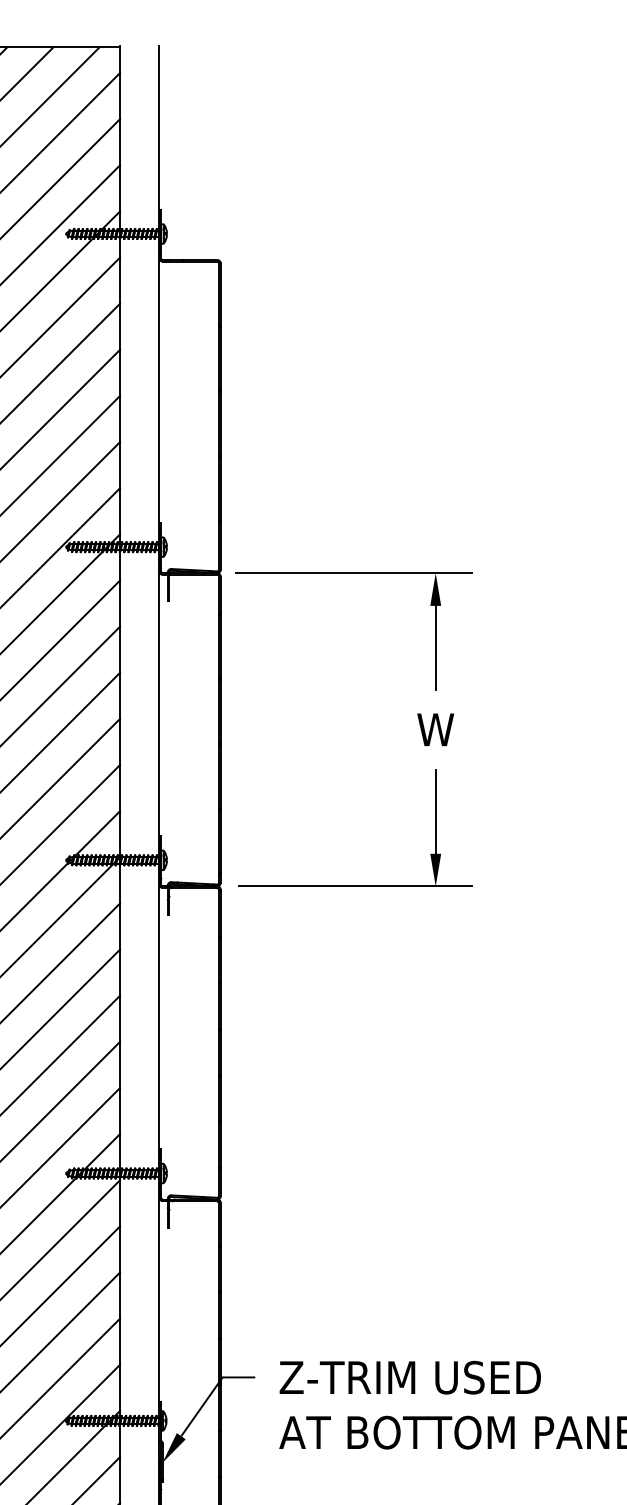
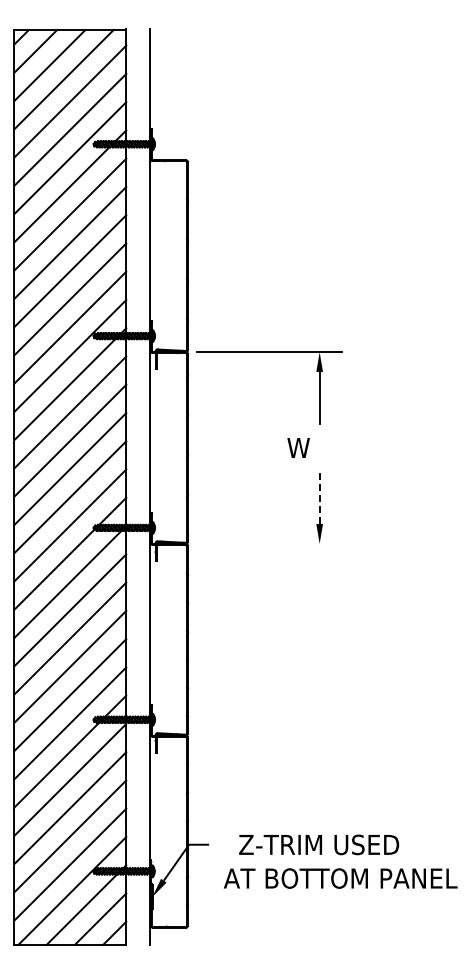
text: (435, 728) -> (298, 447), moved
line: (435, 812) -> (319, 498), solid -> dashed
line: (355, 885) -> (270, 543), removed
text: (410, 1377) -> (319, 844), moved

